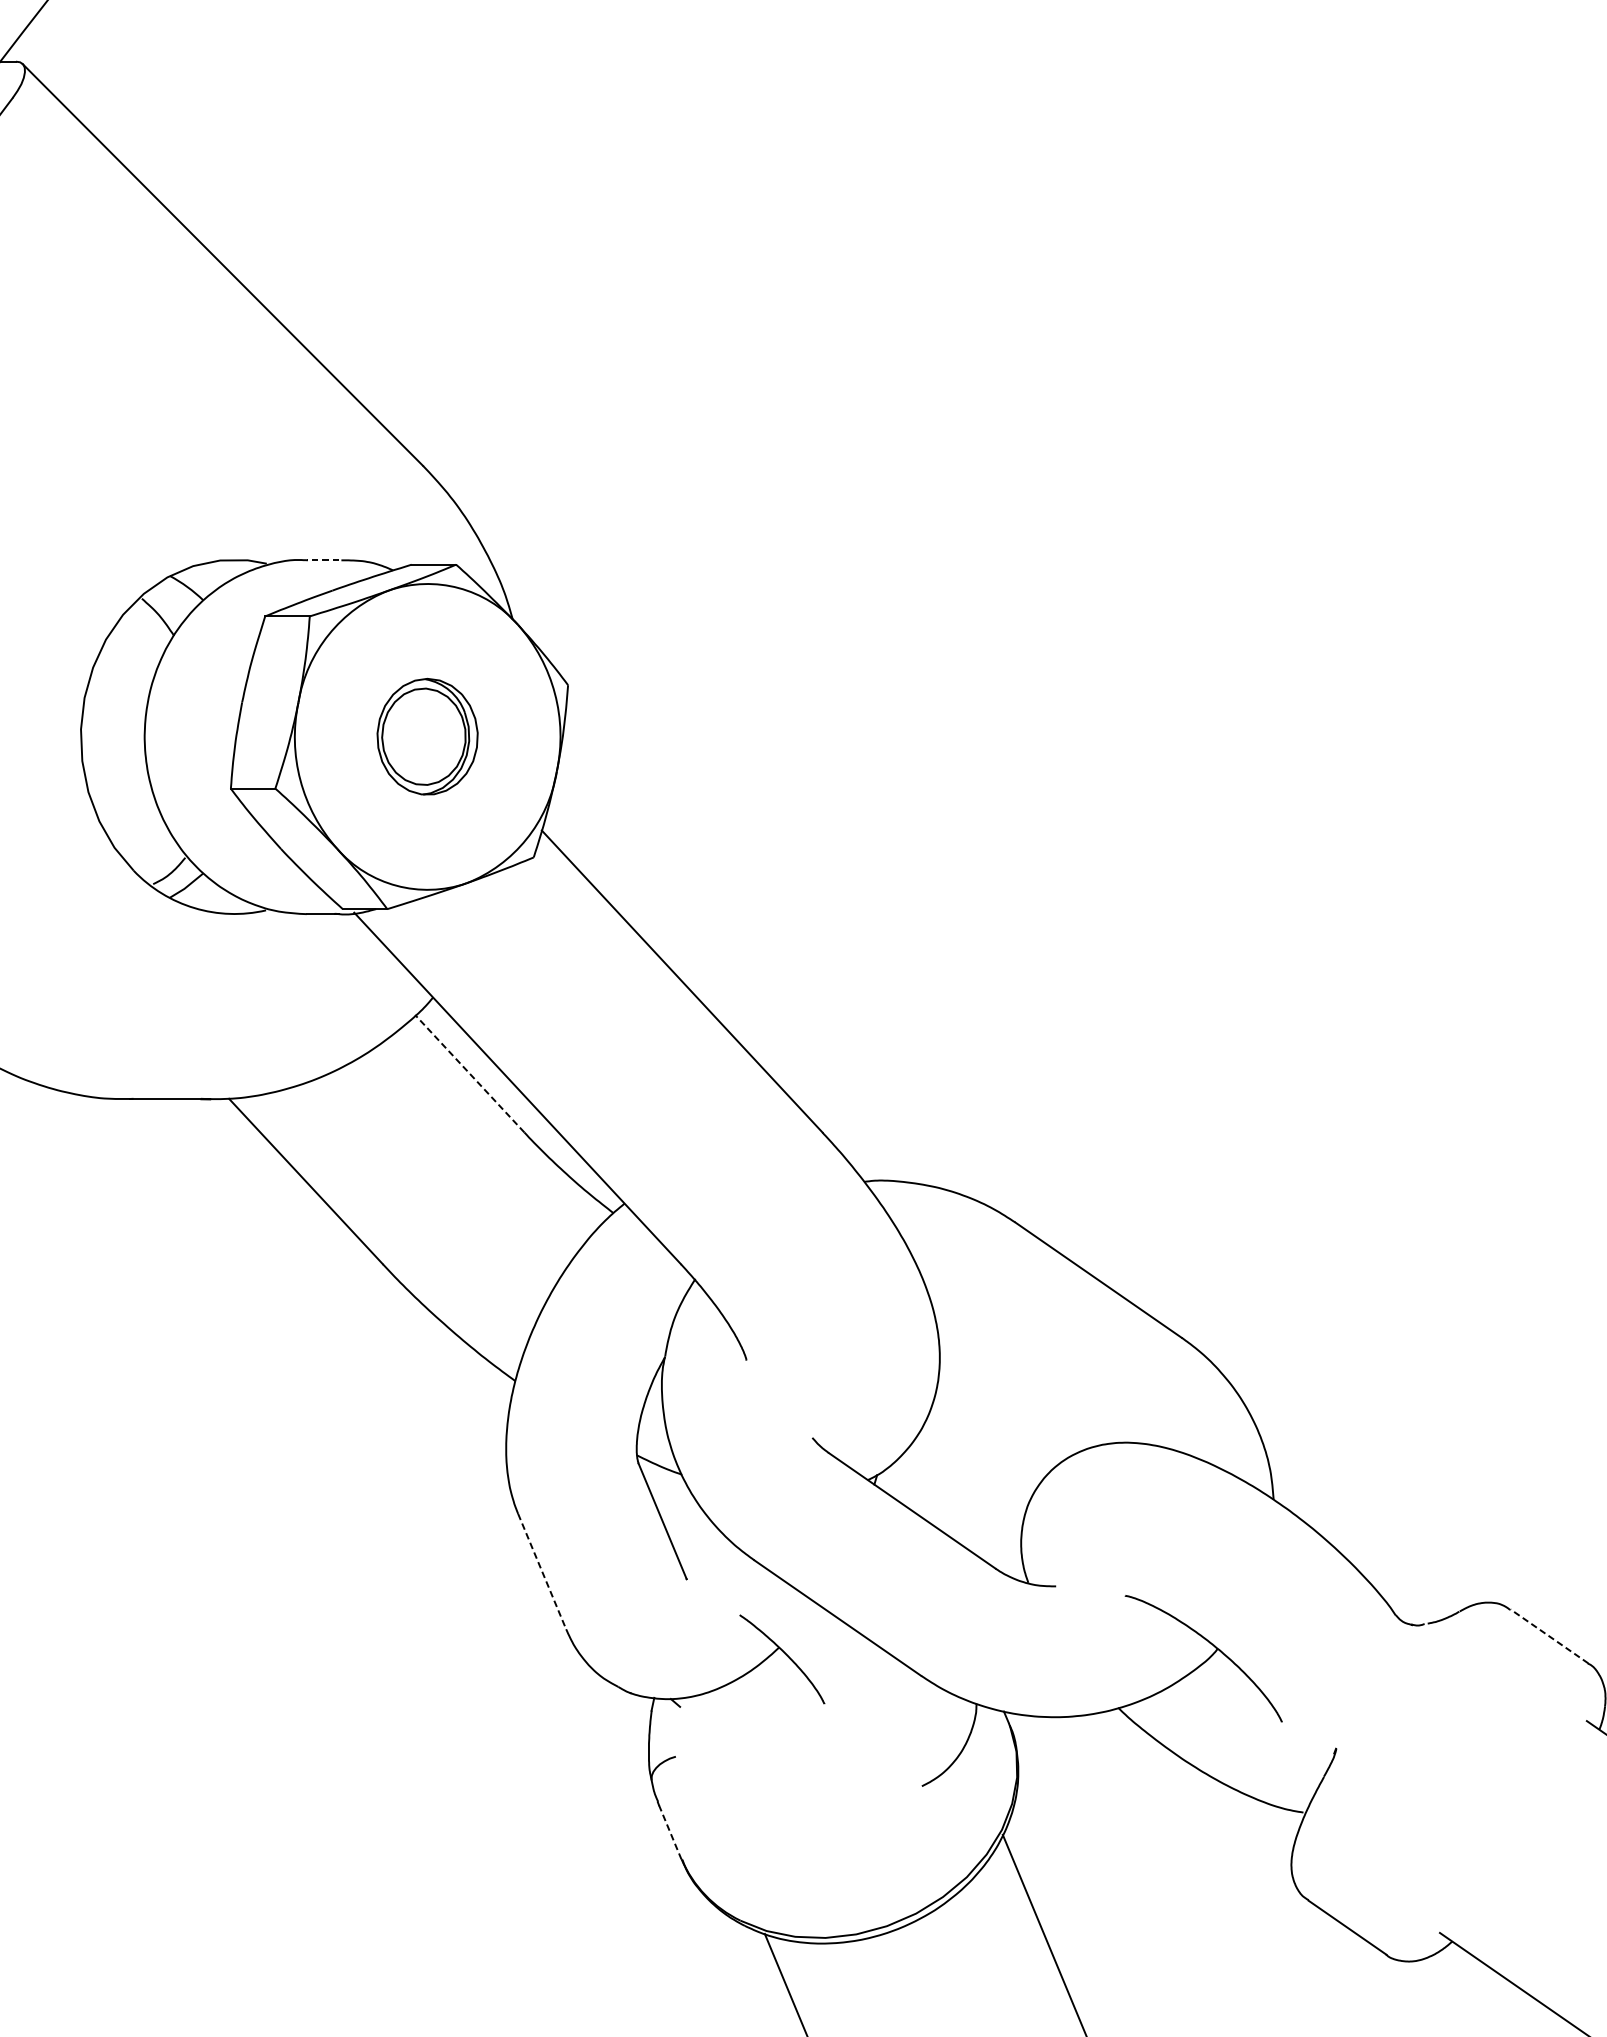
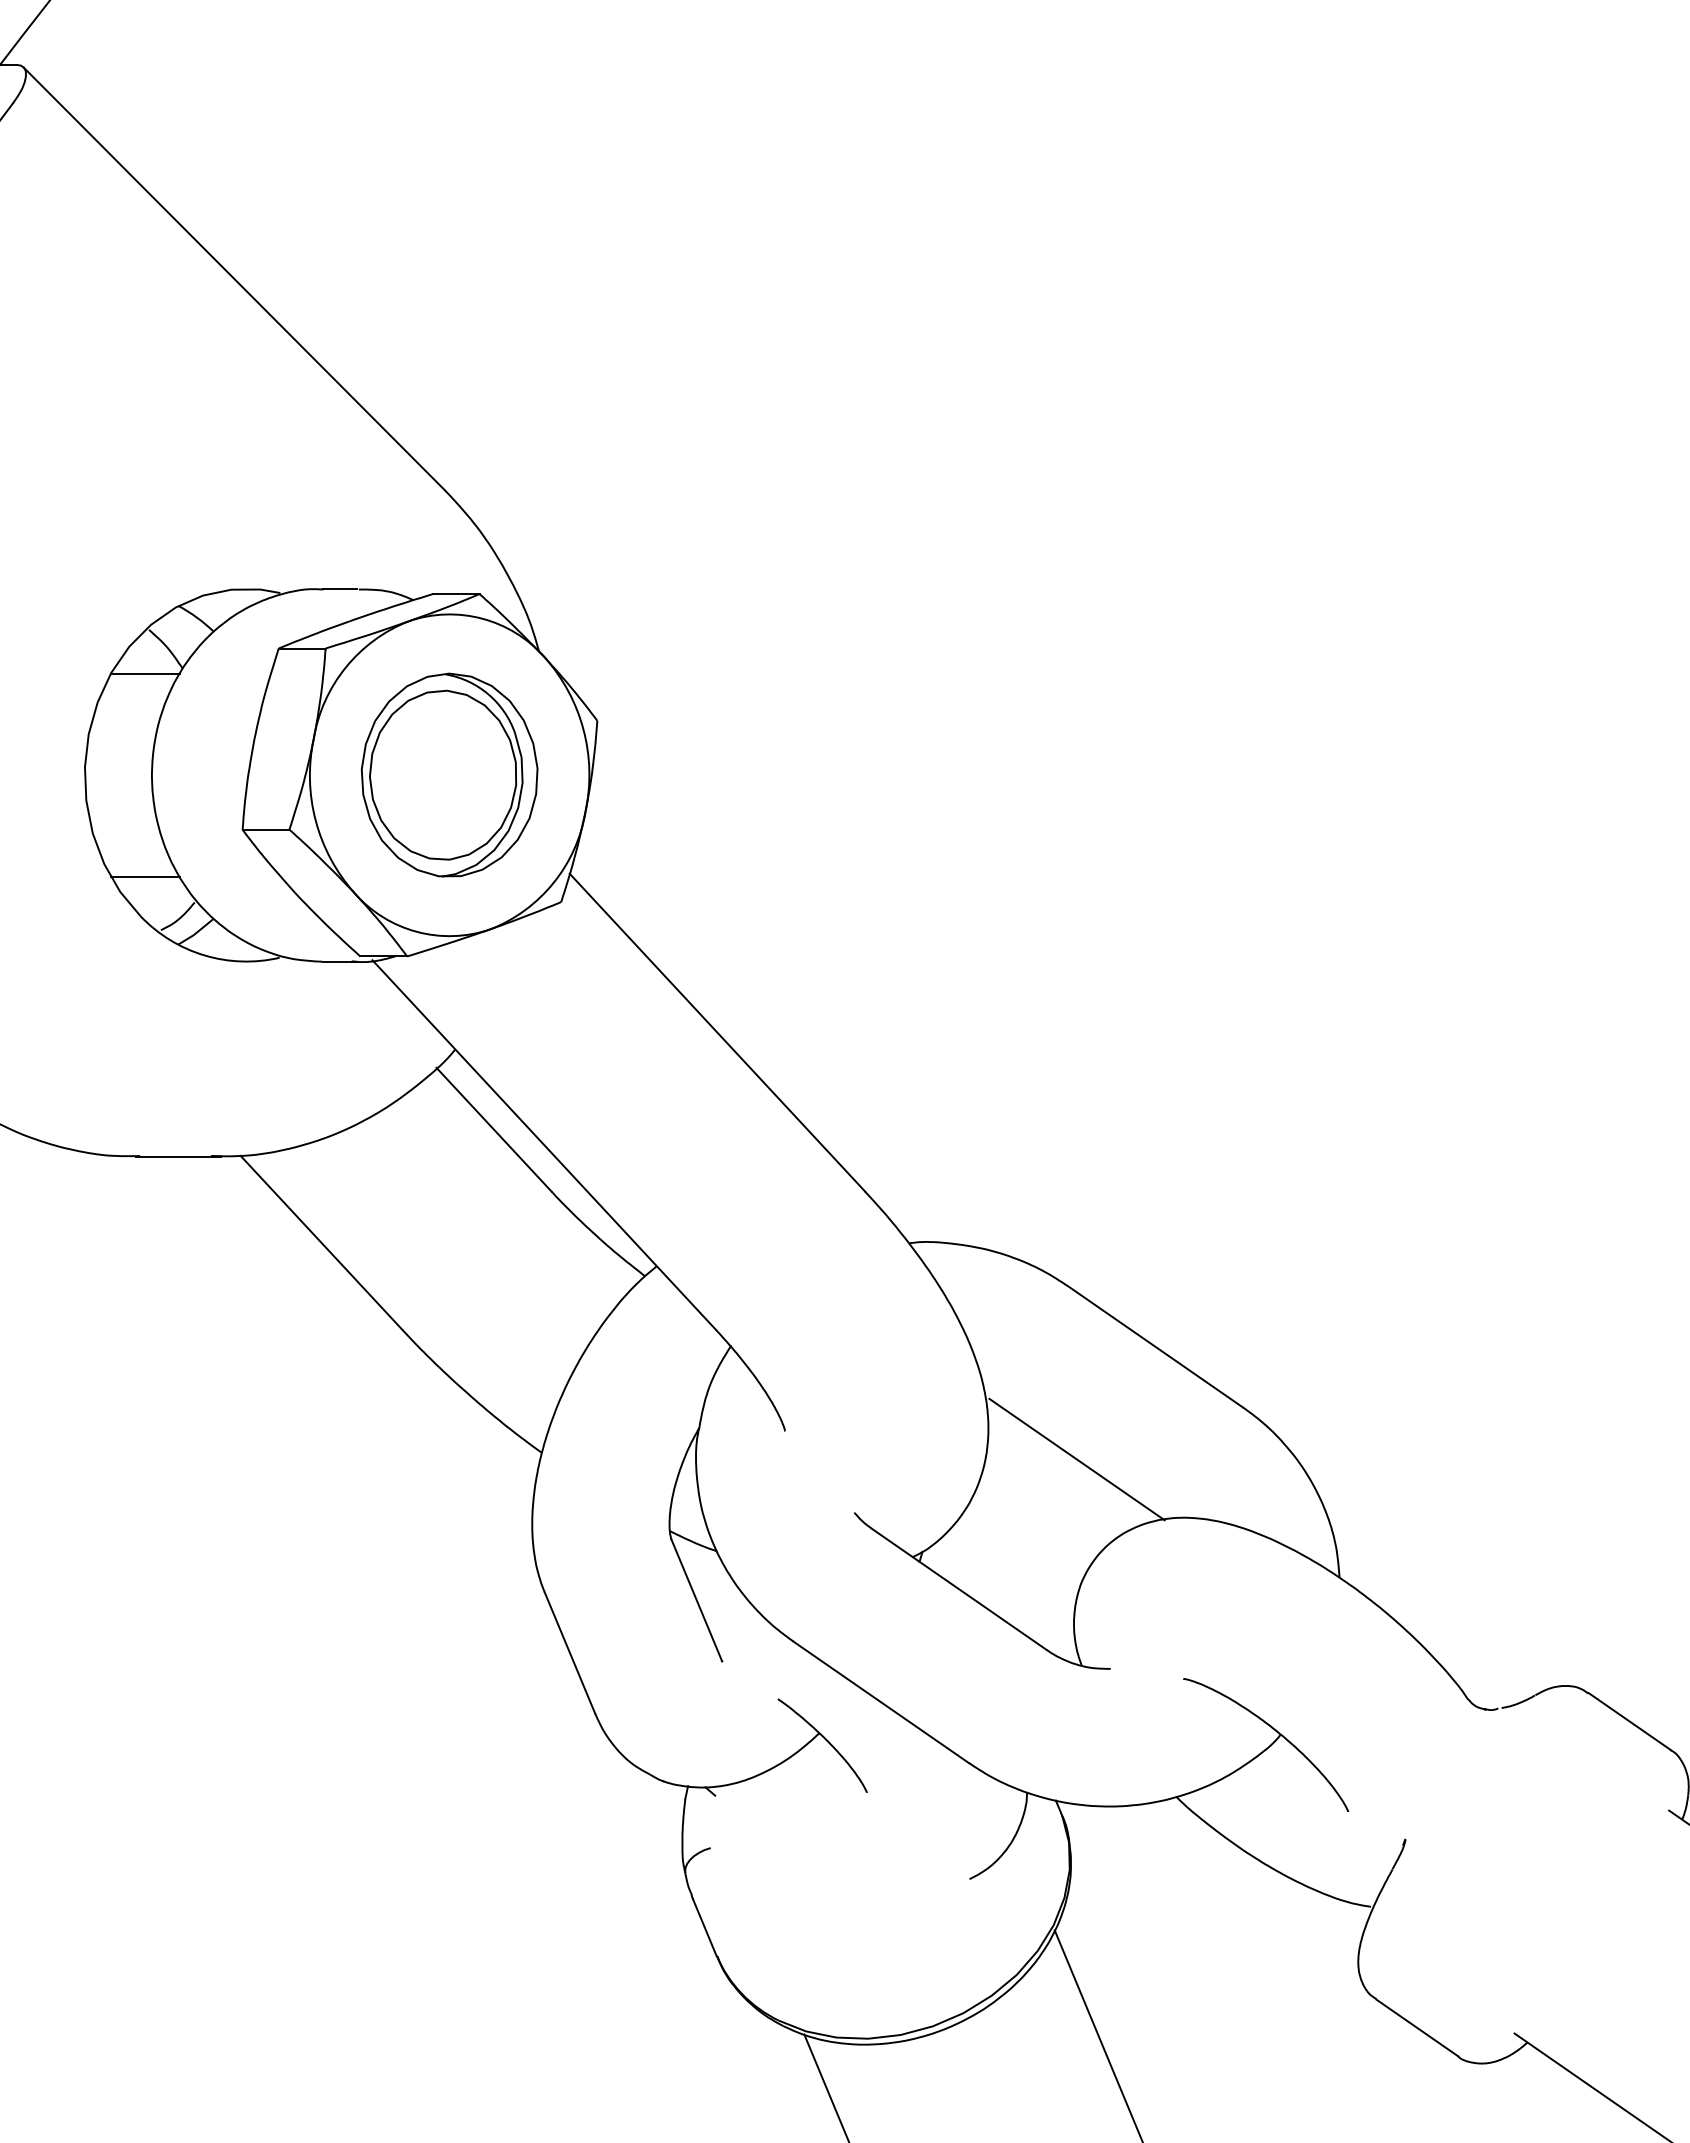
line: (322, 559) -> (339, 588), dashed -> solid
line: (138, 640) -> (145, 673), added
part: (427, 736) -> (449, 774), size x1.67
line: (138, 833) -> (145, 876), added
line: (469, 1073) -> (493, 1129), dashed -> solid
line: (1023, 1387) -> (1076, 1459), added
line: (542, 1571) -> (570, 1653), dashed -> solid
line: (1549, 1636) -> (1629, 1721), dashed -> solid
line: (669, 1832) -> (704, 1927), dashed -> solid

